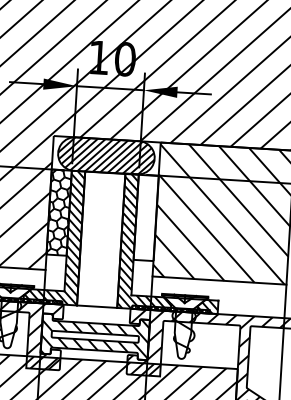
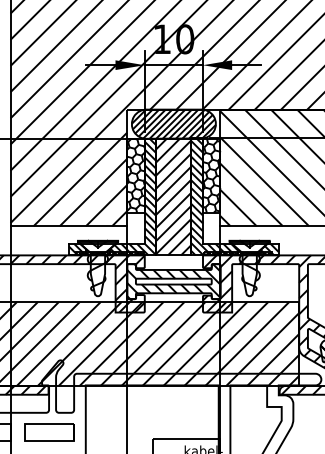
hatch: (145, 217) -> (211, 175), added
hatch: (100, 239) -> (173, 196), added

